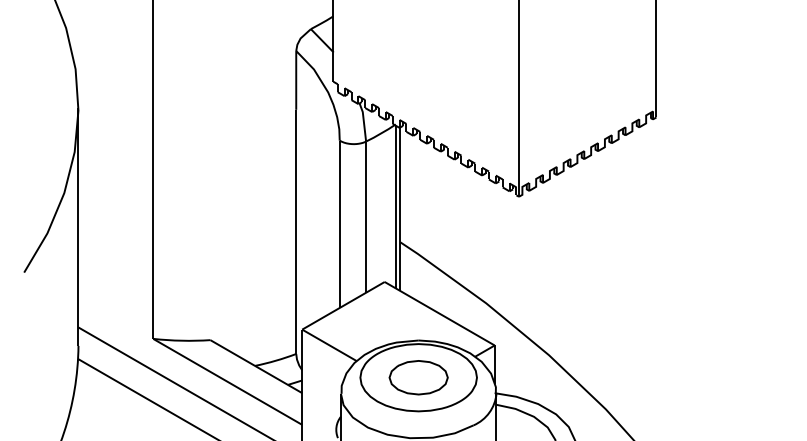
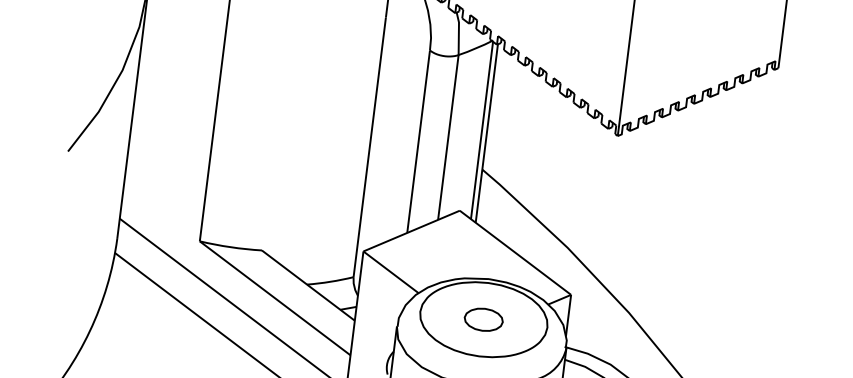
part: (418, 377) -> (483, 319), size x0.6

